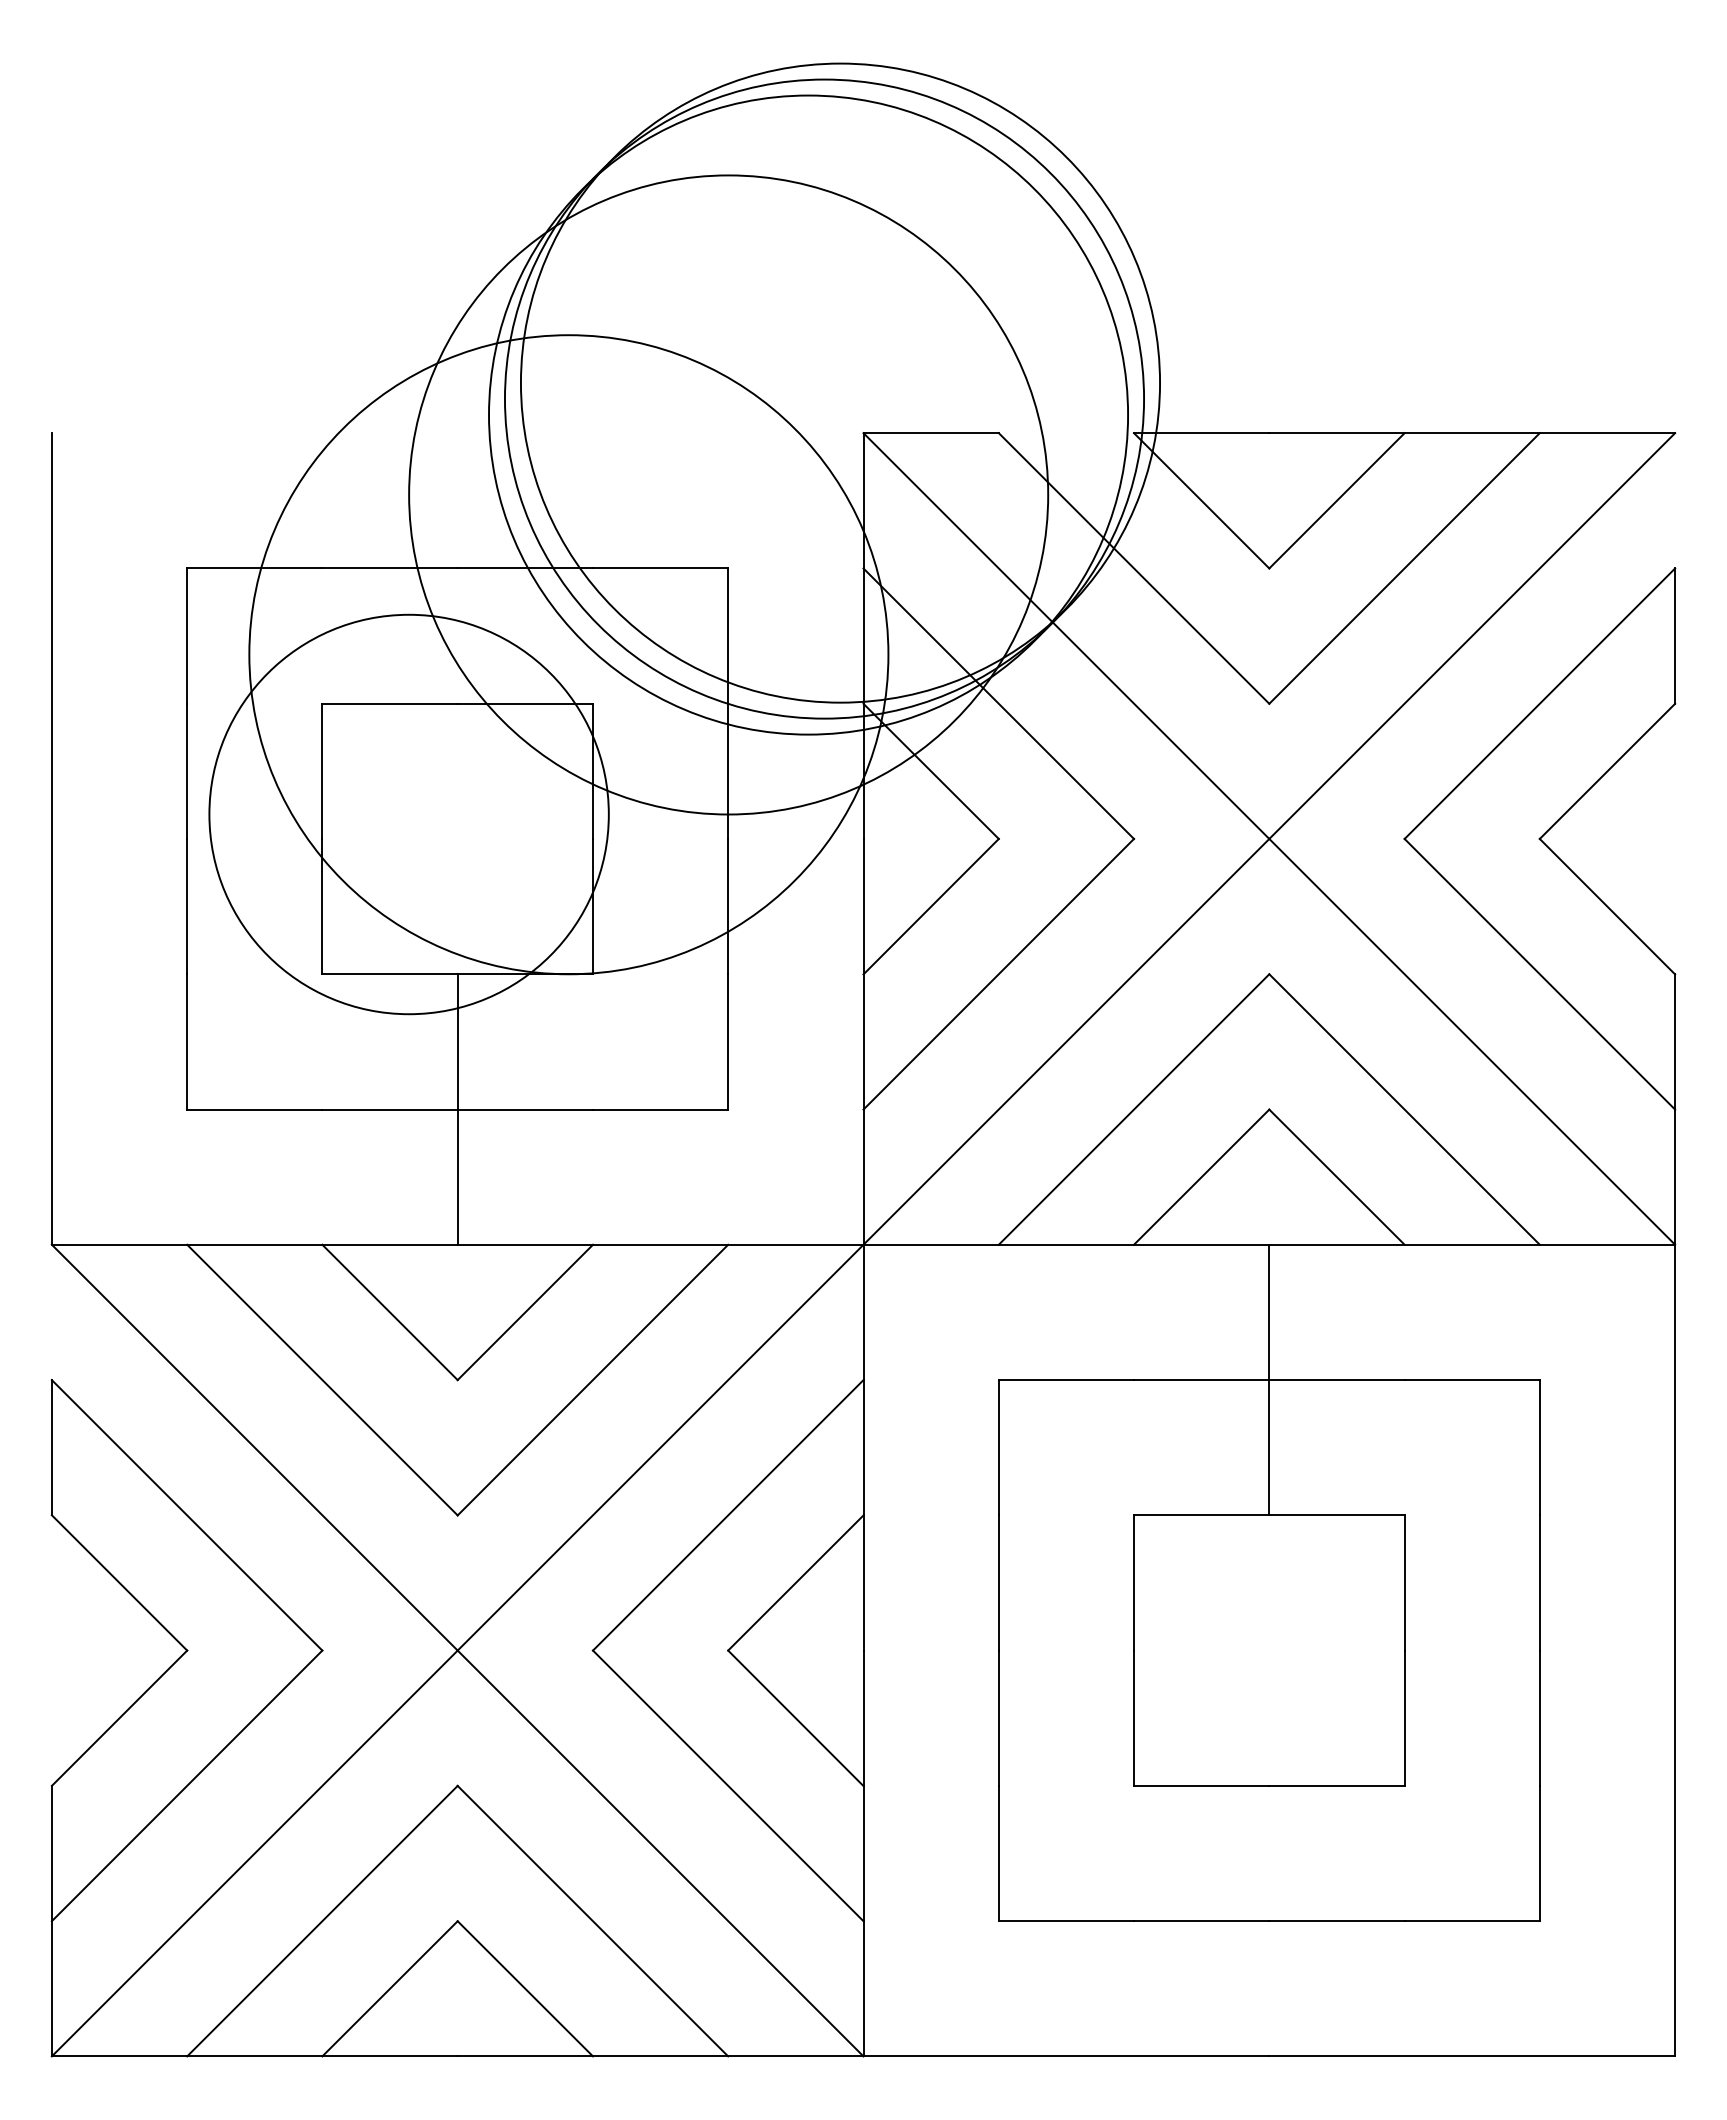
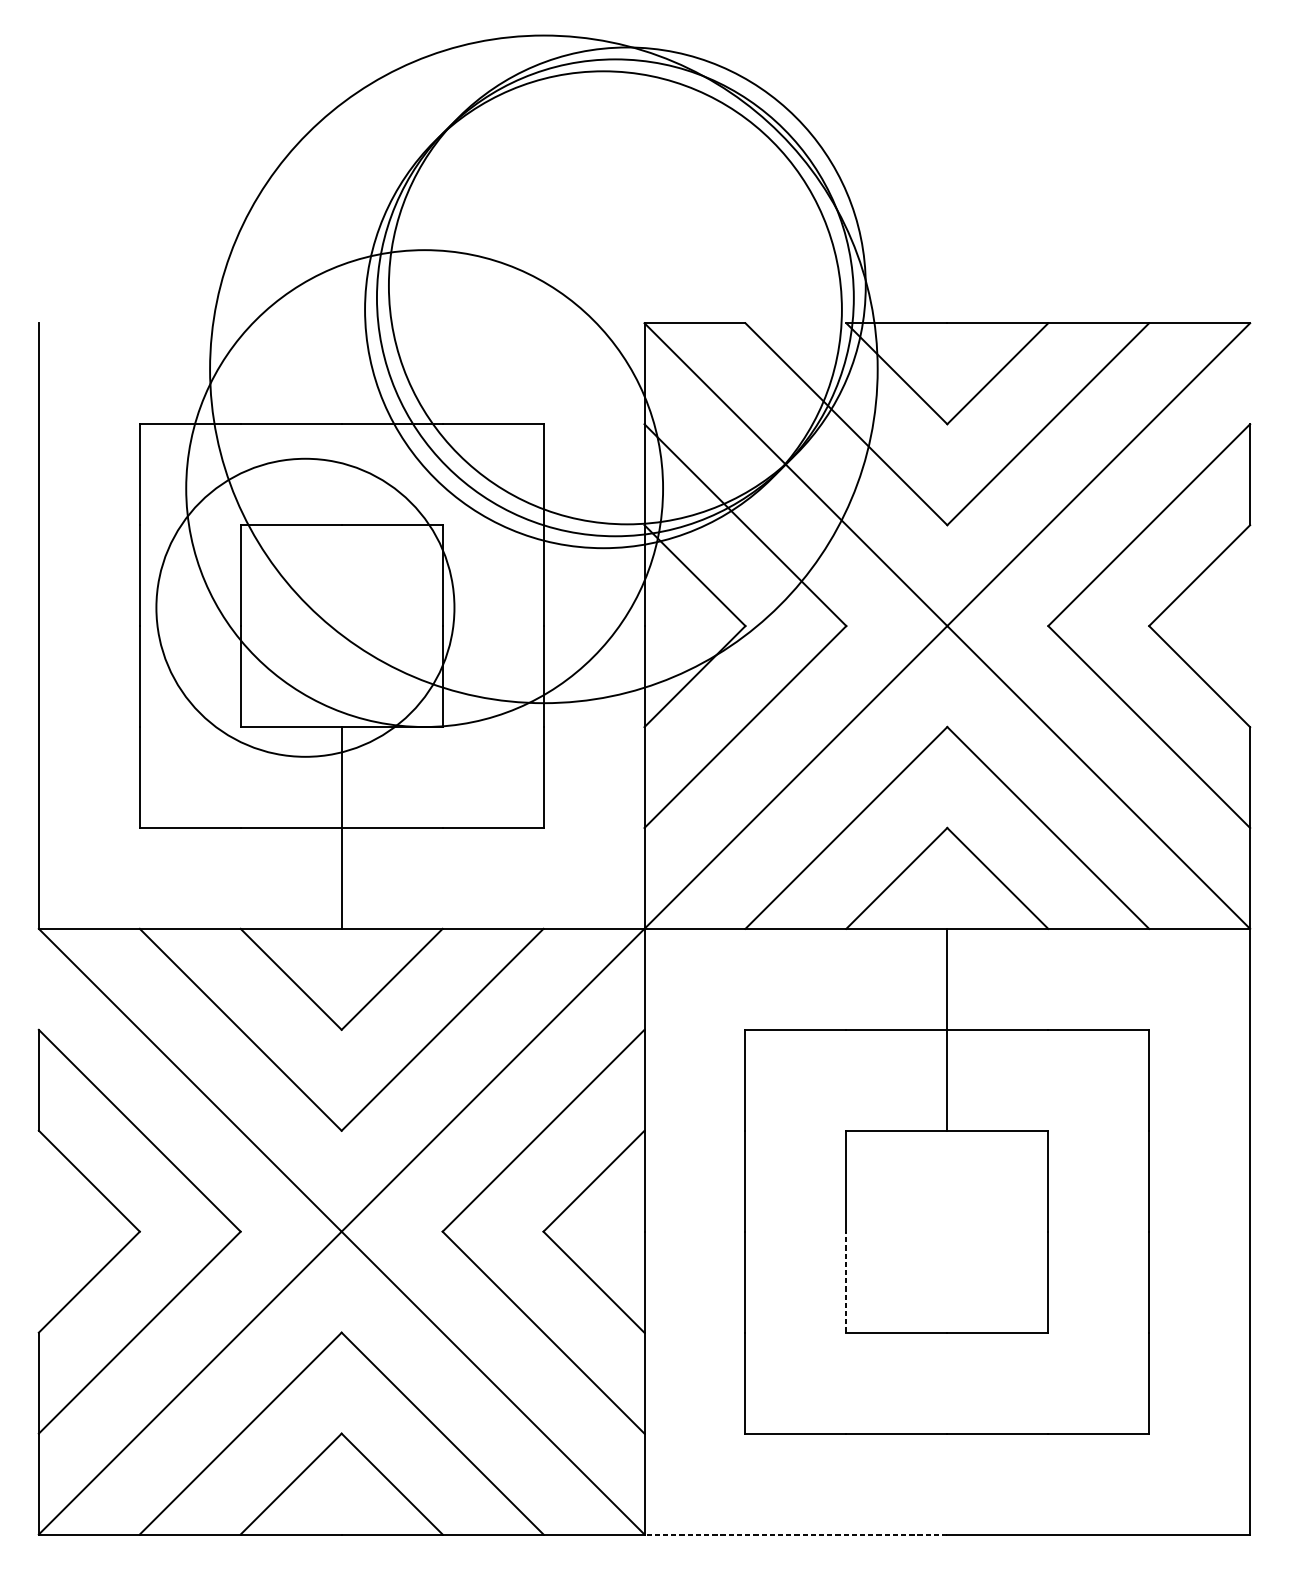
circle: (728, 494) -> (543, 369), size x1.4
line: (1134, 1718) -> (846, 1282), solid -> dashed
line: (1066, 2056) -> (795, 1534), solid -> dashed

